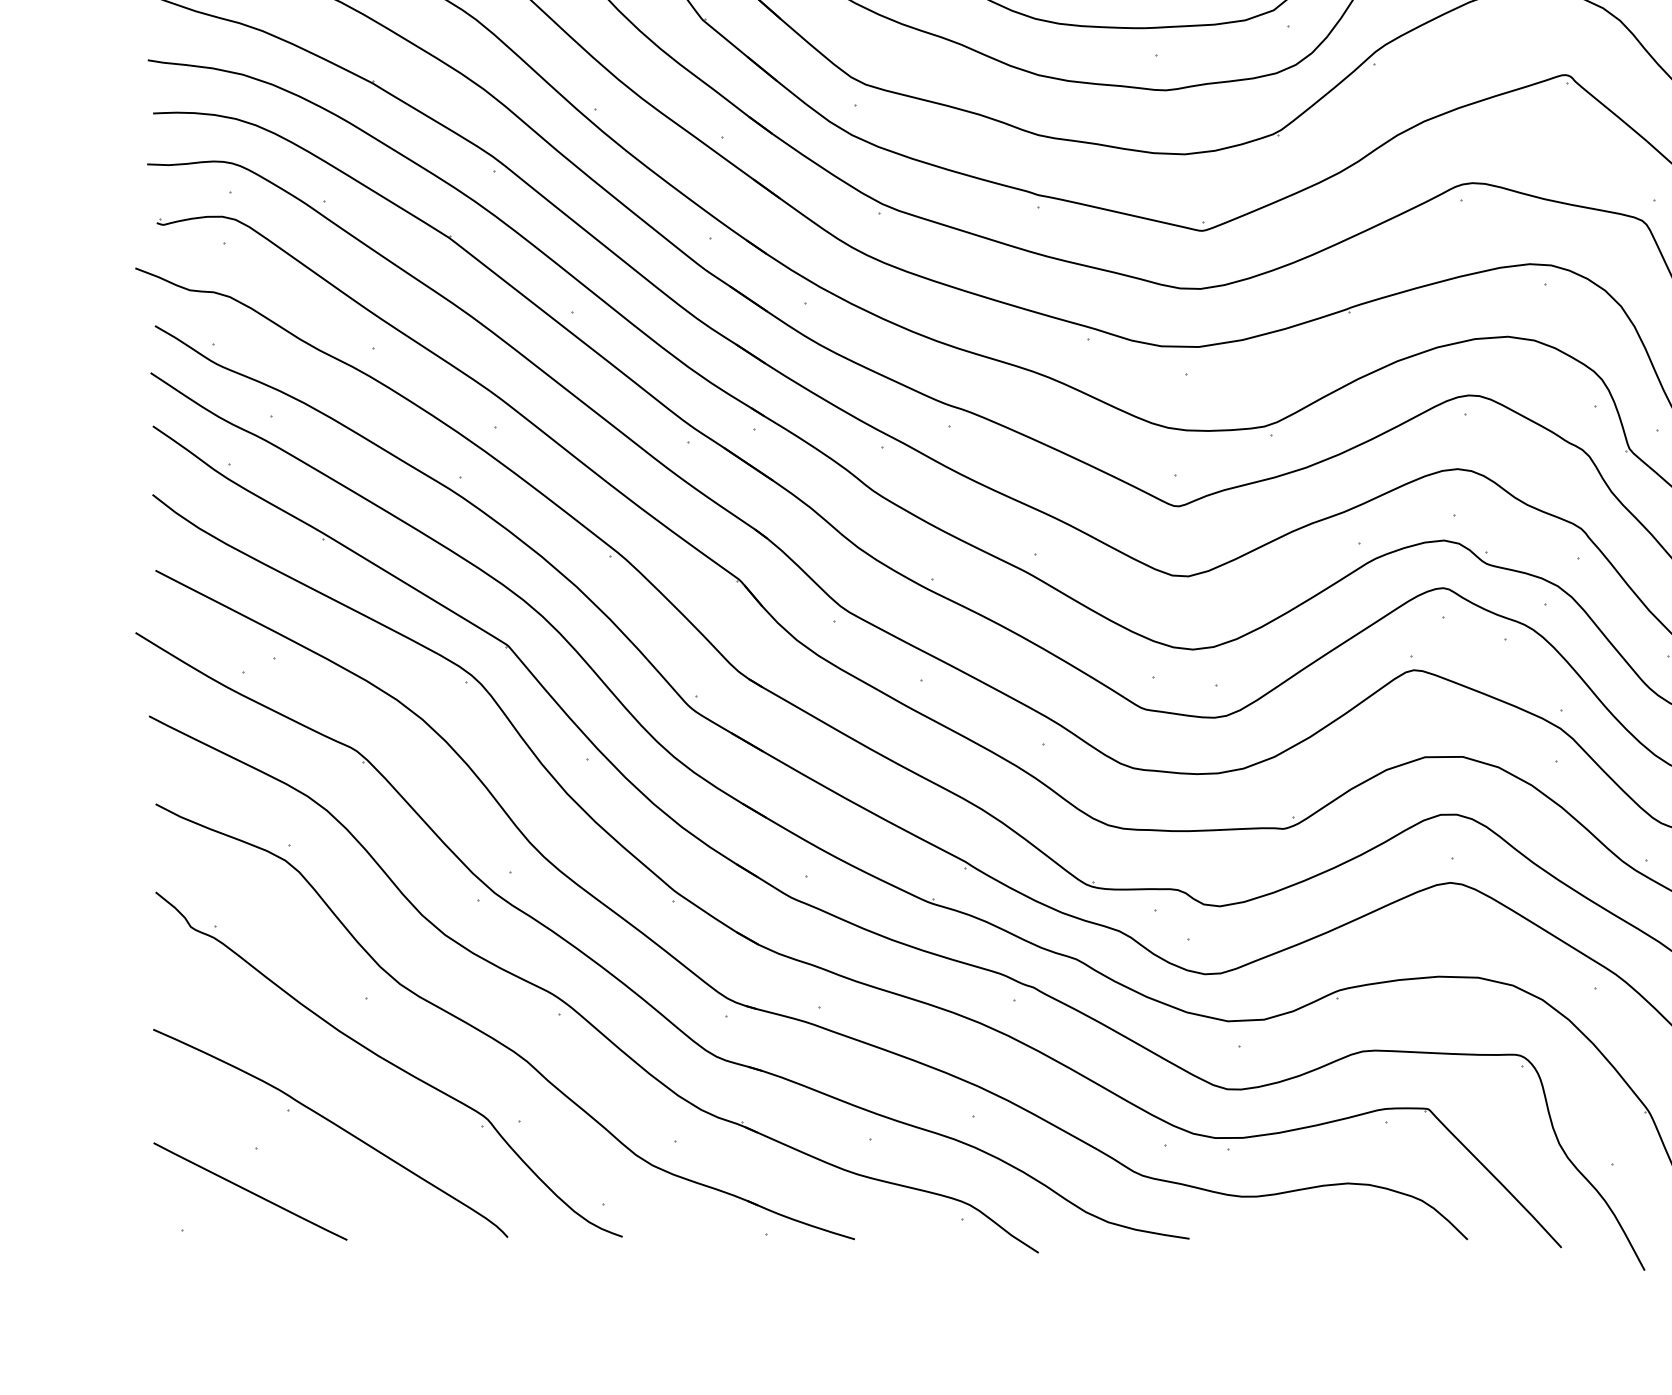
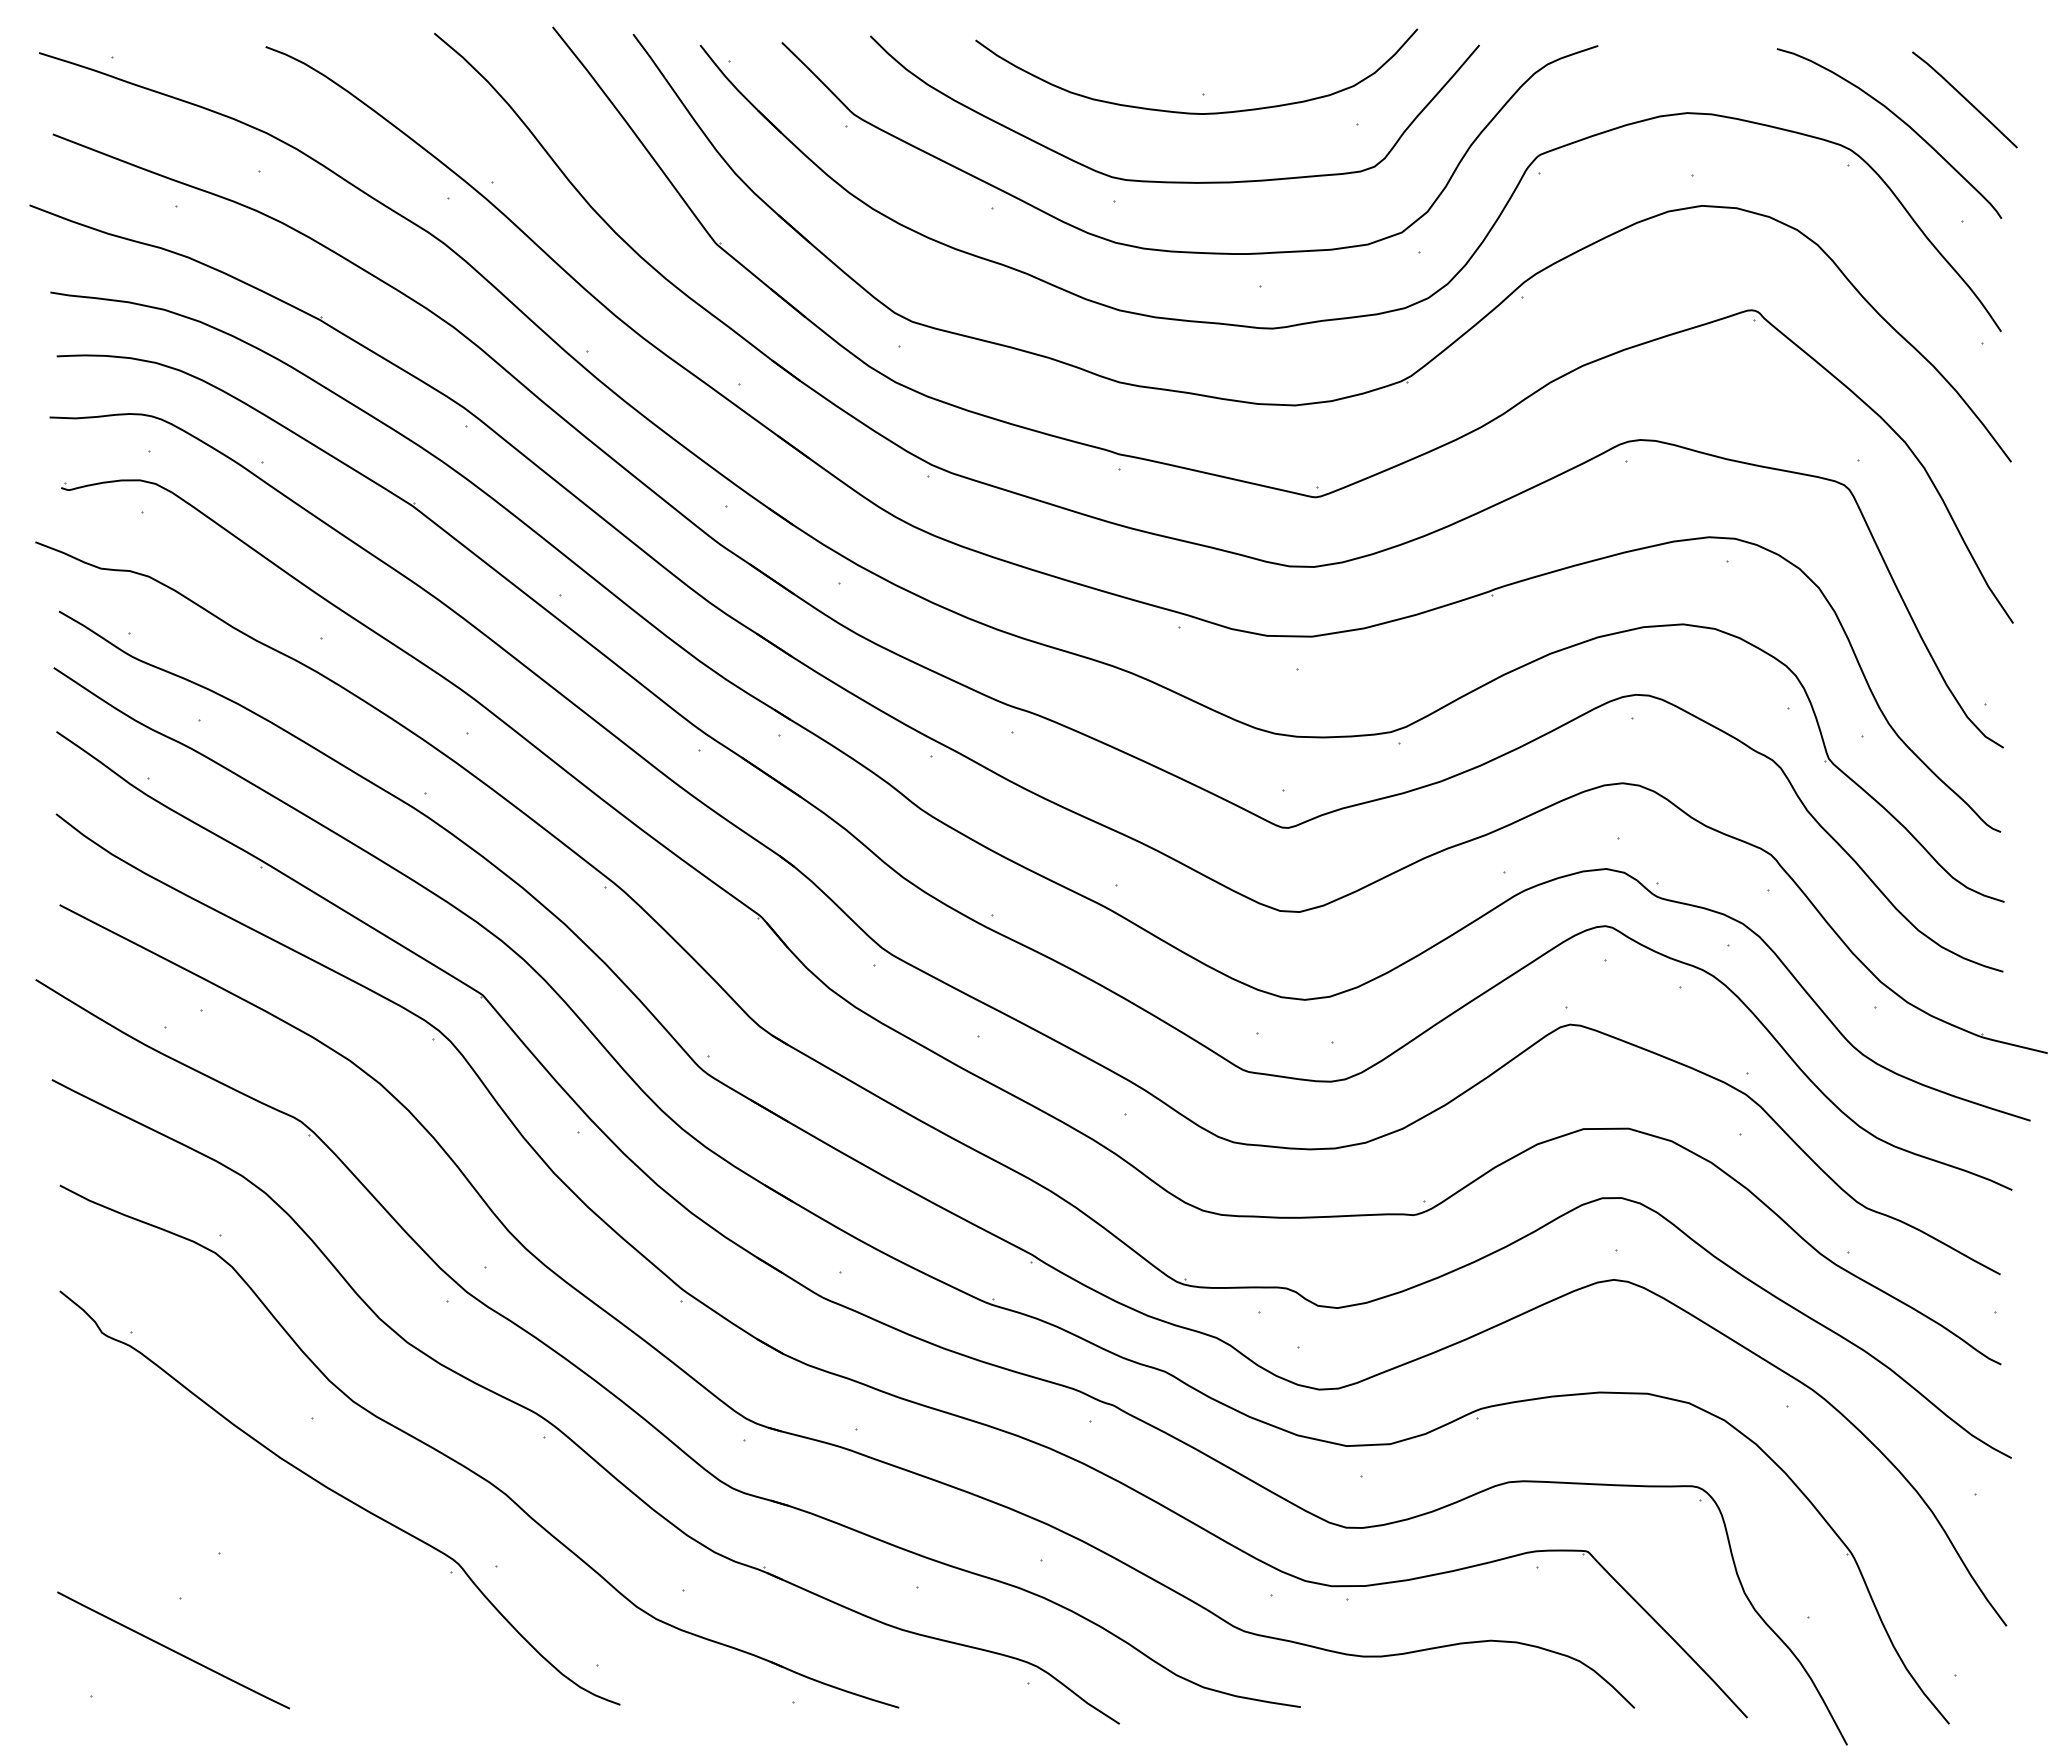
curve: (334, 1124) -> (274, 1570), removed

